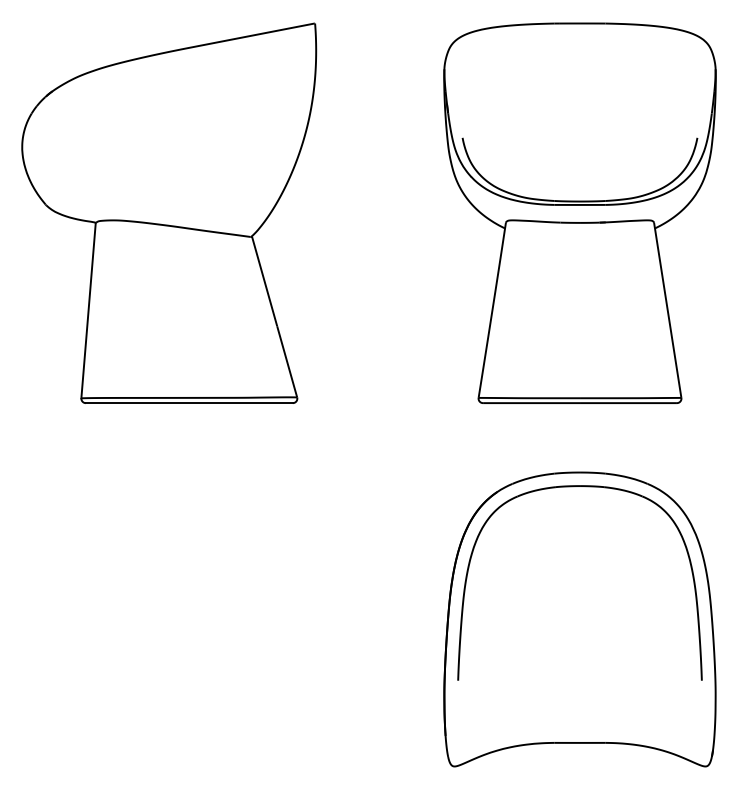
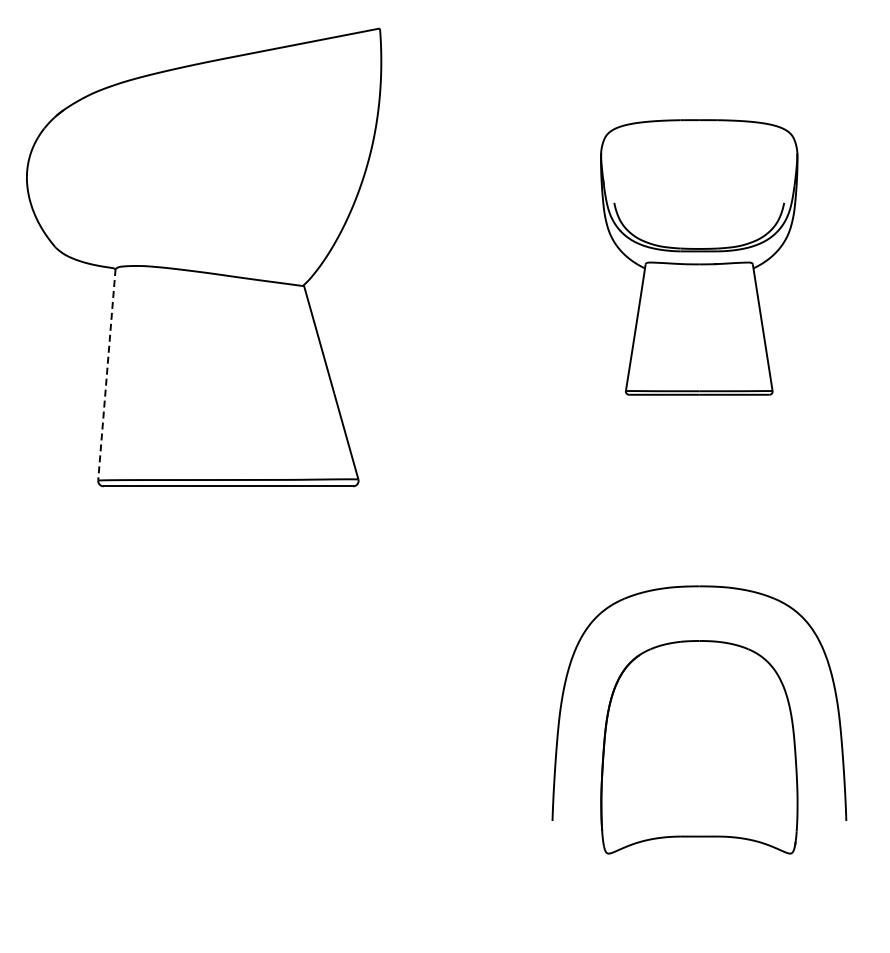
part: (579, 213) -> (698, 257), size x0.6
line: (88, 311) -> (106, 375), solid -> dashed
part: (580, 619) -> (699, 747), size x0.6

